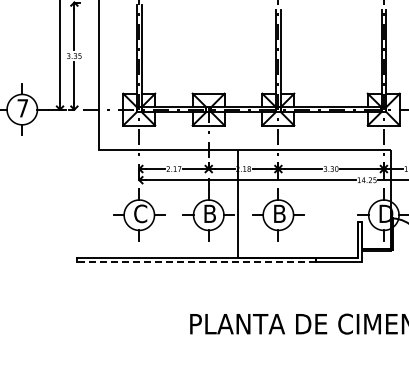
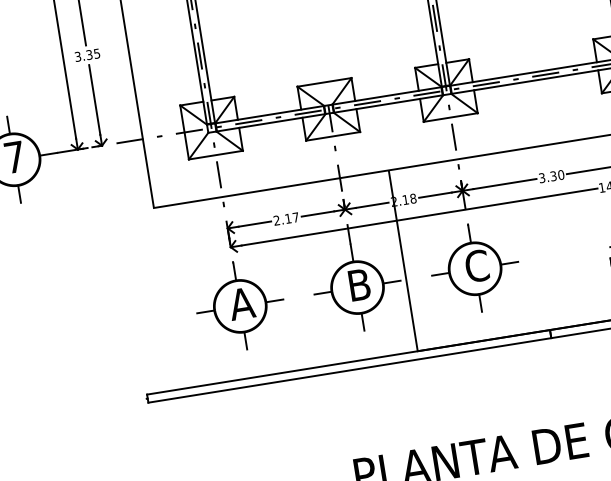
text: (140, 213) -> (241, 303), C -> A
text: (279, 213) -> (476, 265), B -> C
line: (196, 262) -> (349, 370), dashed -> solid

